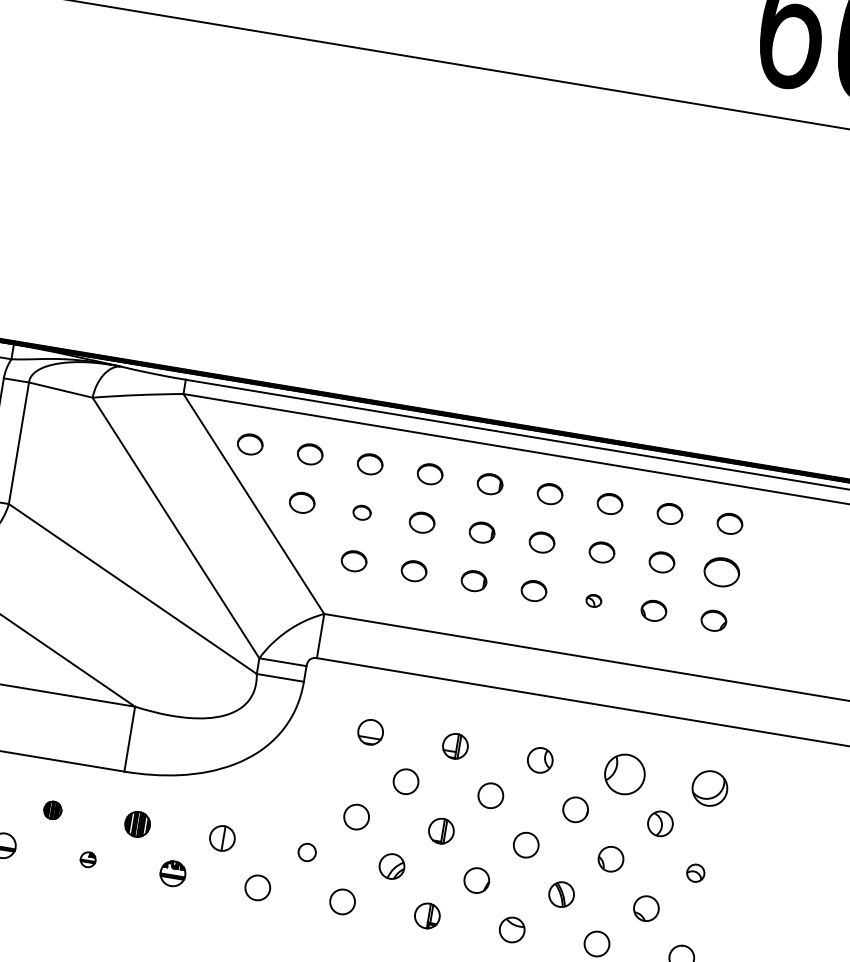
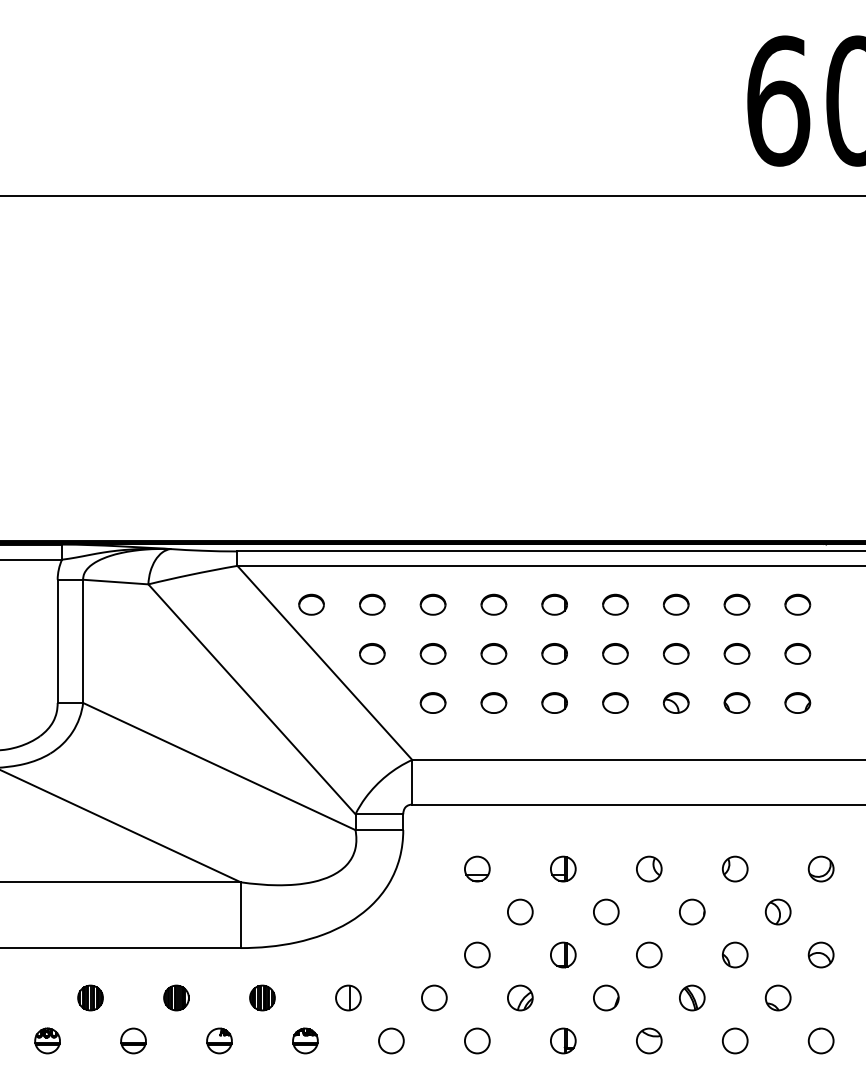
part: (361, 512) -> (432, 653), size x1.43
part: (721, 571) -> (797, 653), size x0.71
part: (593, 600) -> (675, 702), size x1.67
part: (625, 773) -> (735, 868), size x0.62
part: (709, 787) -> (820, 868), size x0.71
part: (52, 809) -> (176, 997), size x1.43
circle: (307, 852) -> (434, 997), size x1.43
part: (88, 859) -> (219, 1040), size x1.67
part: (695, 872) -> (820, 954), size x1.43

